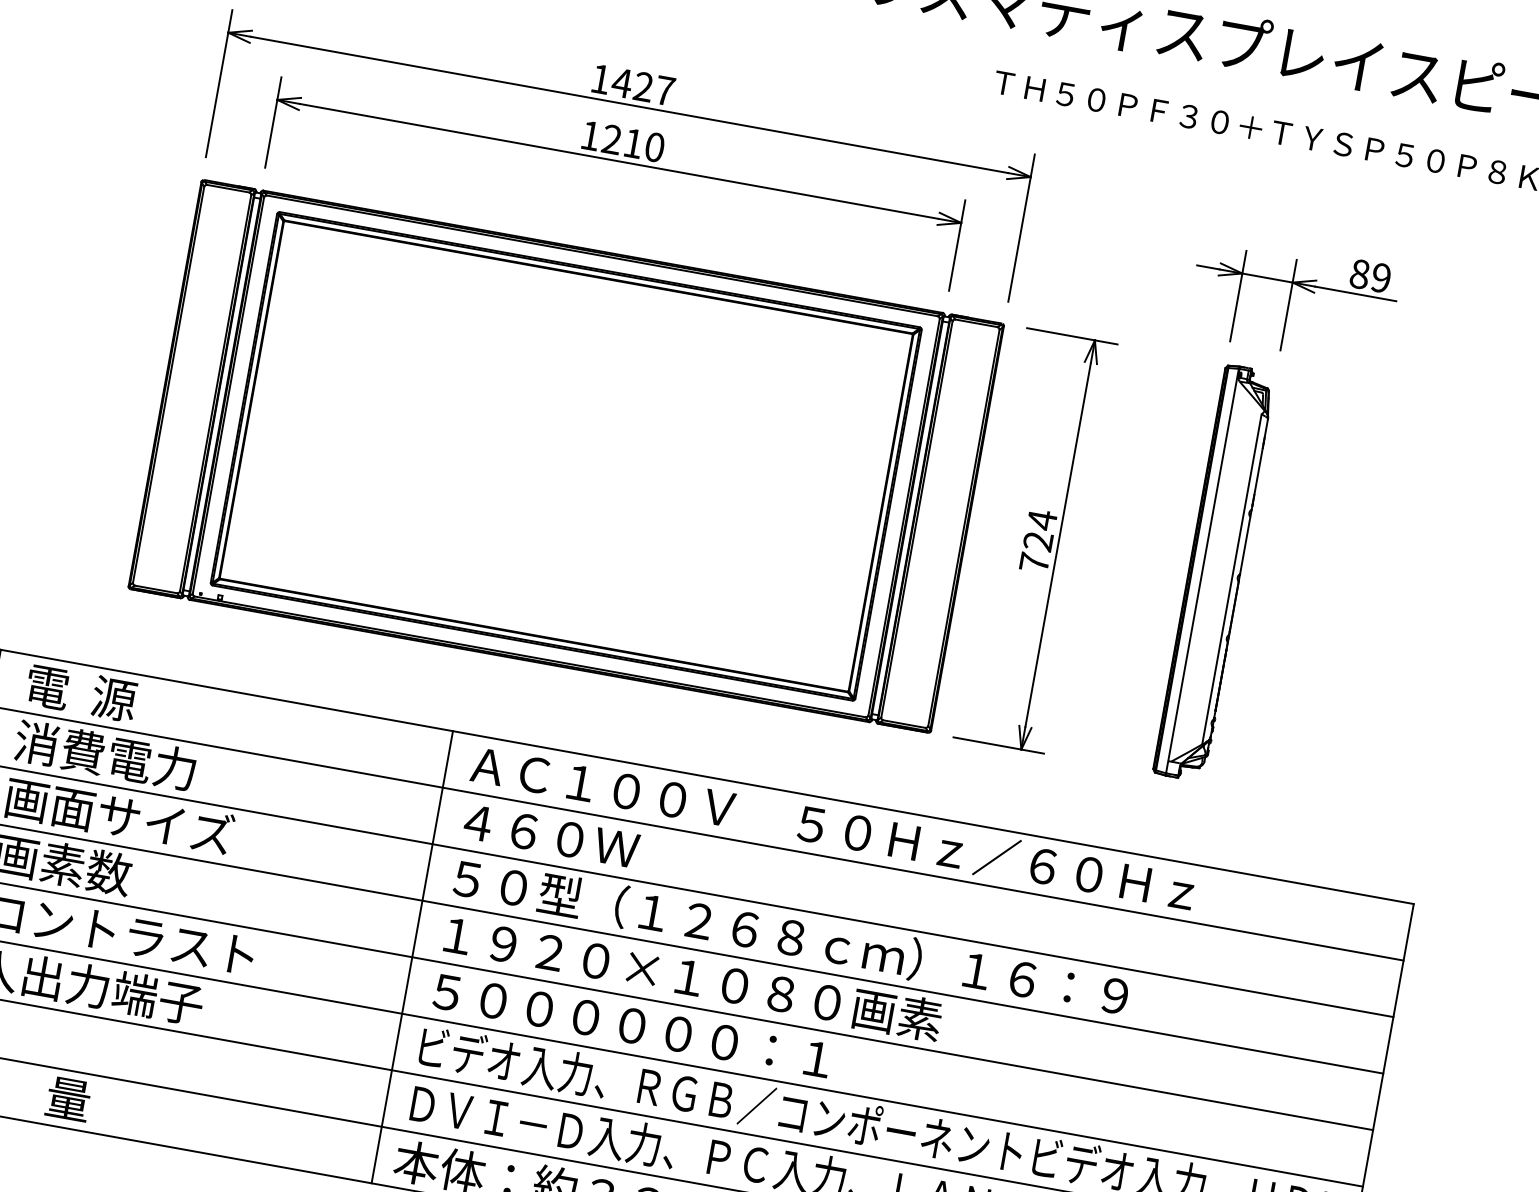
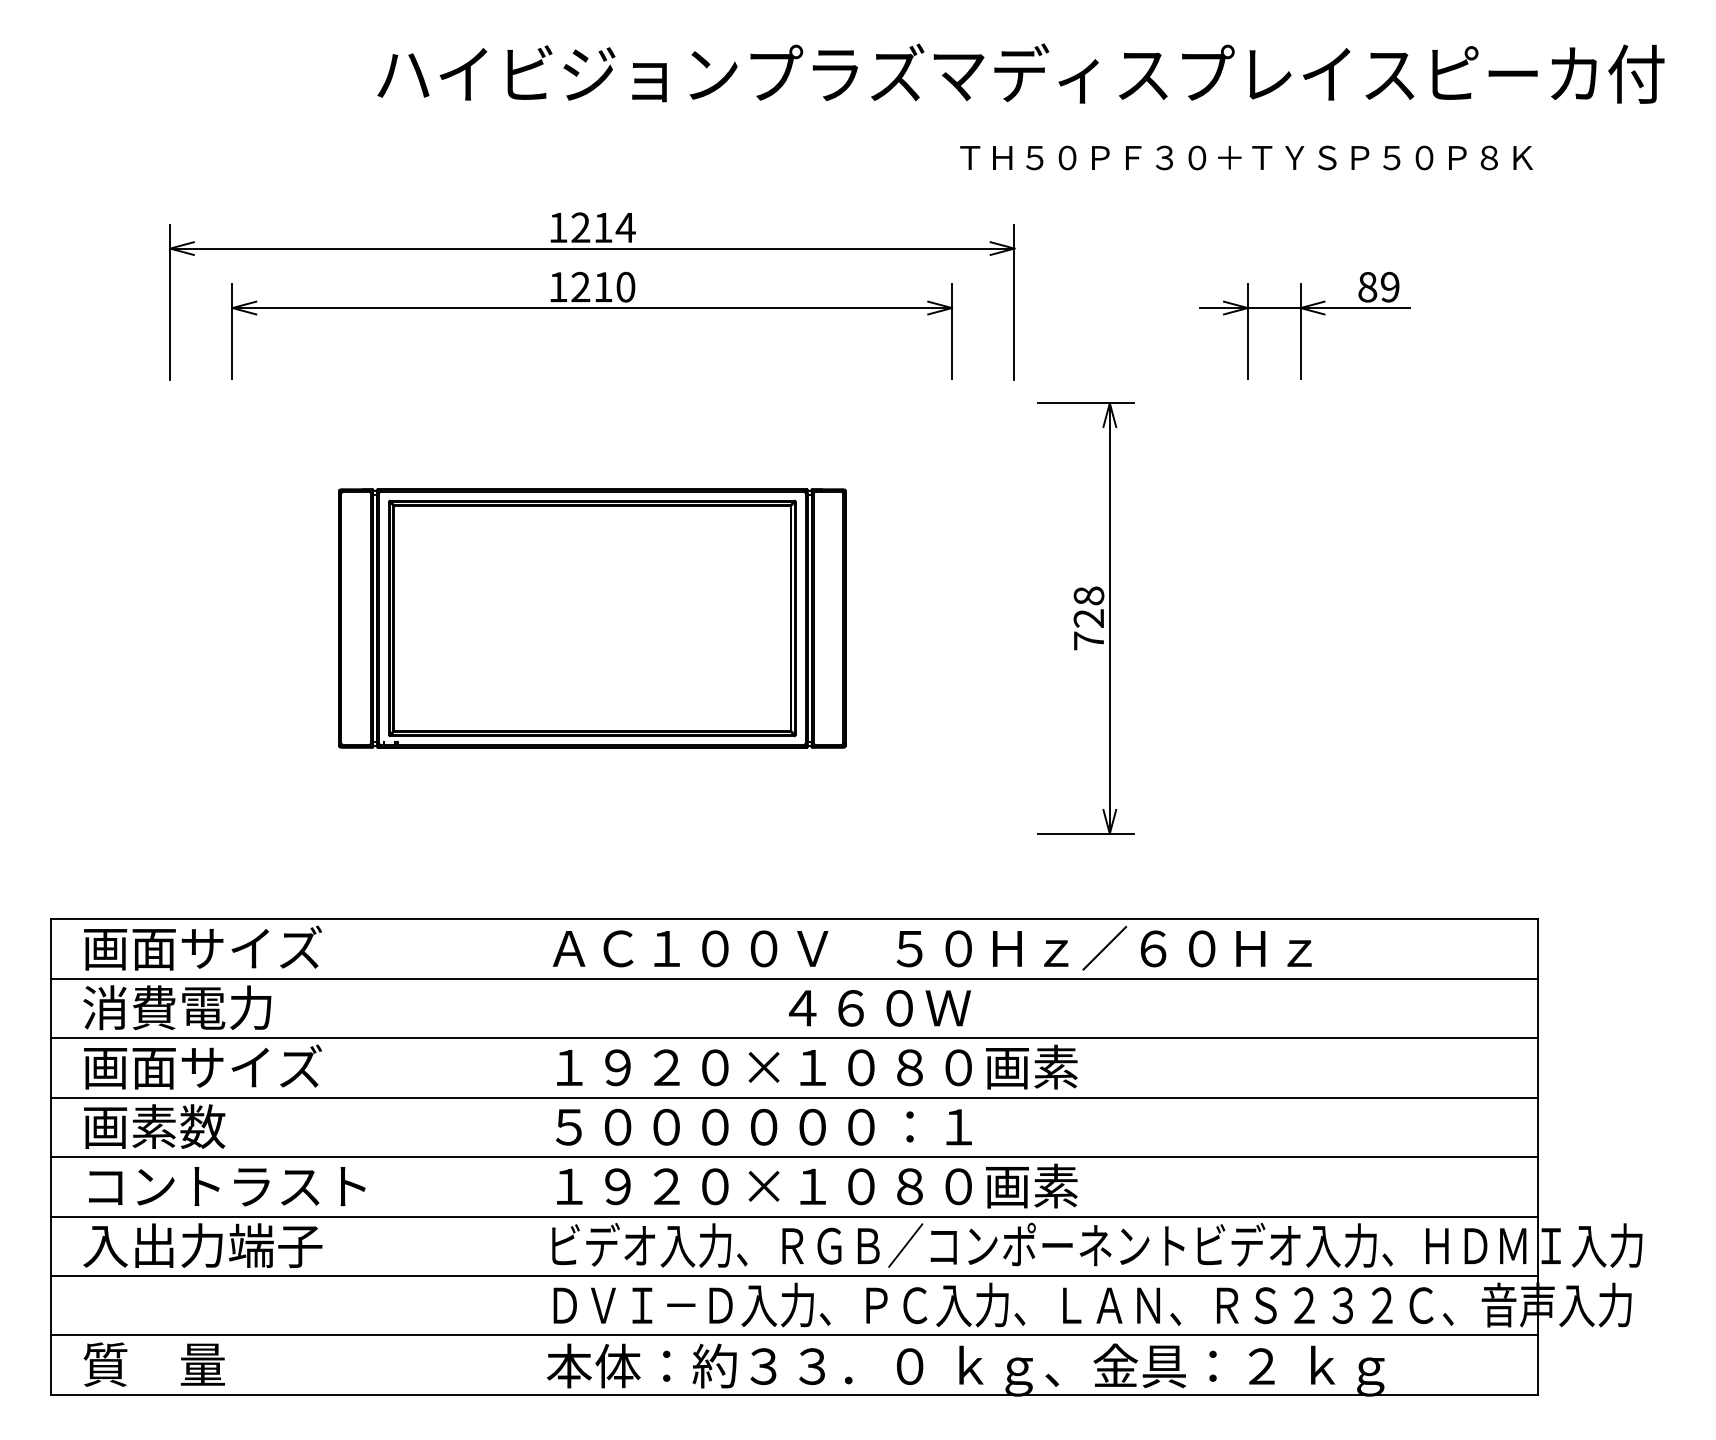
text: (642, 86) -> (602, 227), 1427 -> 1214
part: (566, 456) -> (592, 618), size x0.6
text: (1041, 520) -> (1088, 596), 724 -> 728
part: (1214, 573) -> (1274, 618), removed
text: (139, 702) -> (202, 947), 電  源 -> 画面サイズ
text: (551, 836) -> (879, 1008), moved
text: (790, 937) -> (909, 1067), ５０型（１２６８ｃｍ）１６：９ -> １９２０×１０８０画素
line: (412, 956) -> (527, 1156), removed
text: (692, 977) -> (816, 1126), １９２０×１０８０画素 -> ５００００００：１
text: (682, 1033) -> (816, 1185), ５００００００：１ -> １９２０×１０８０画素

